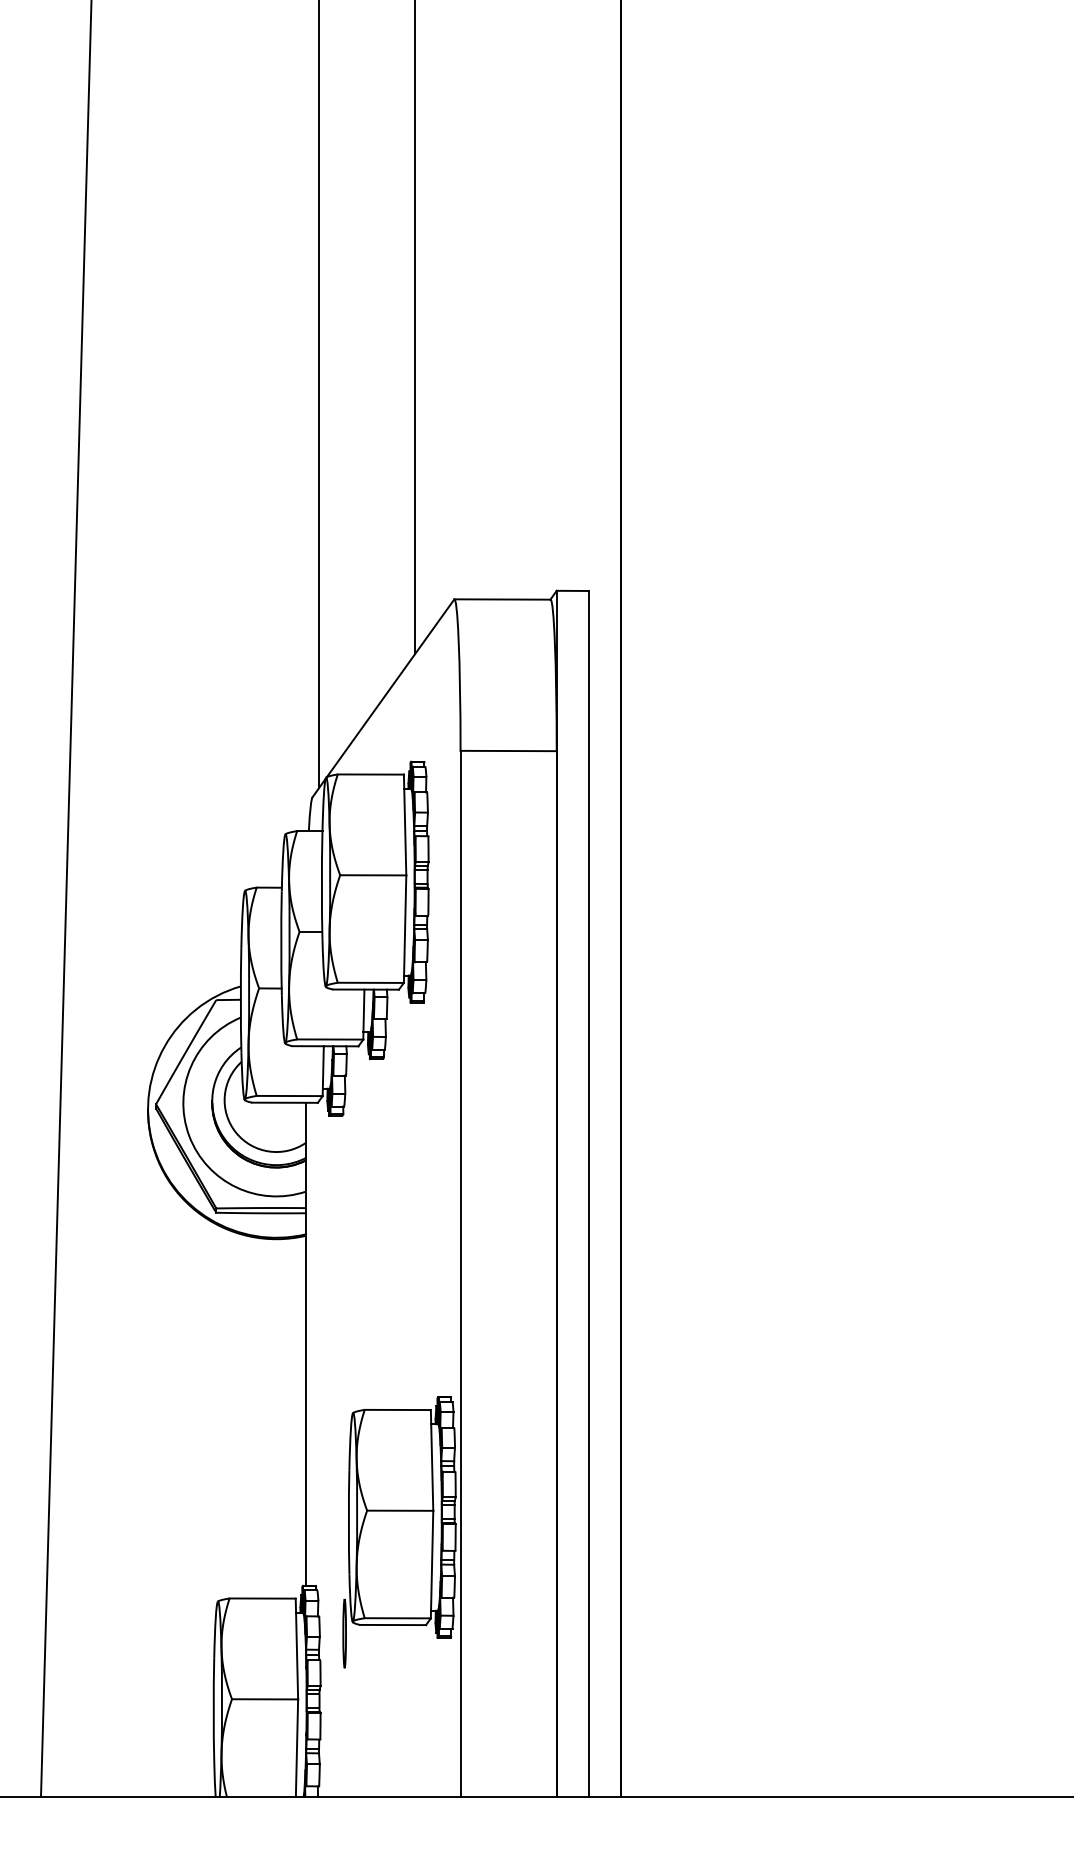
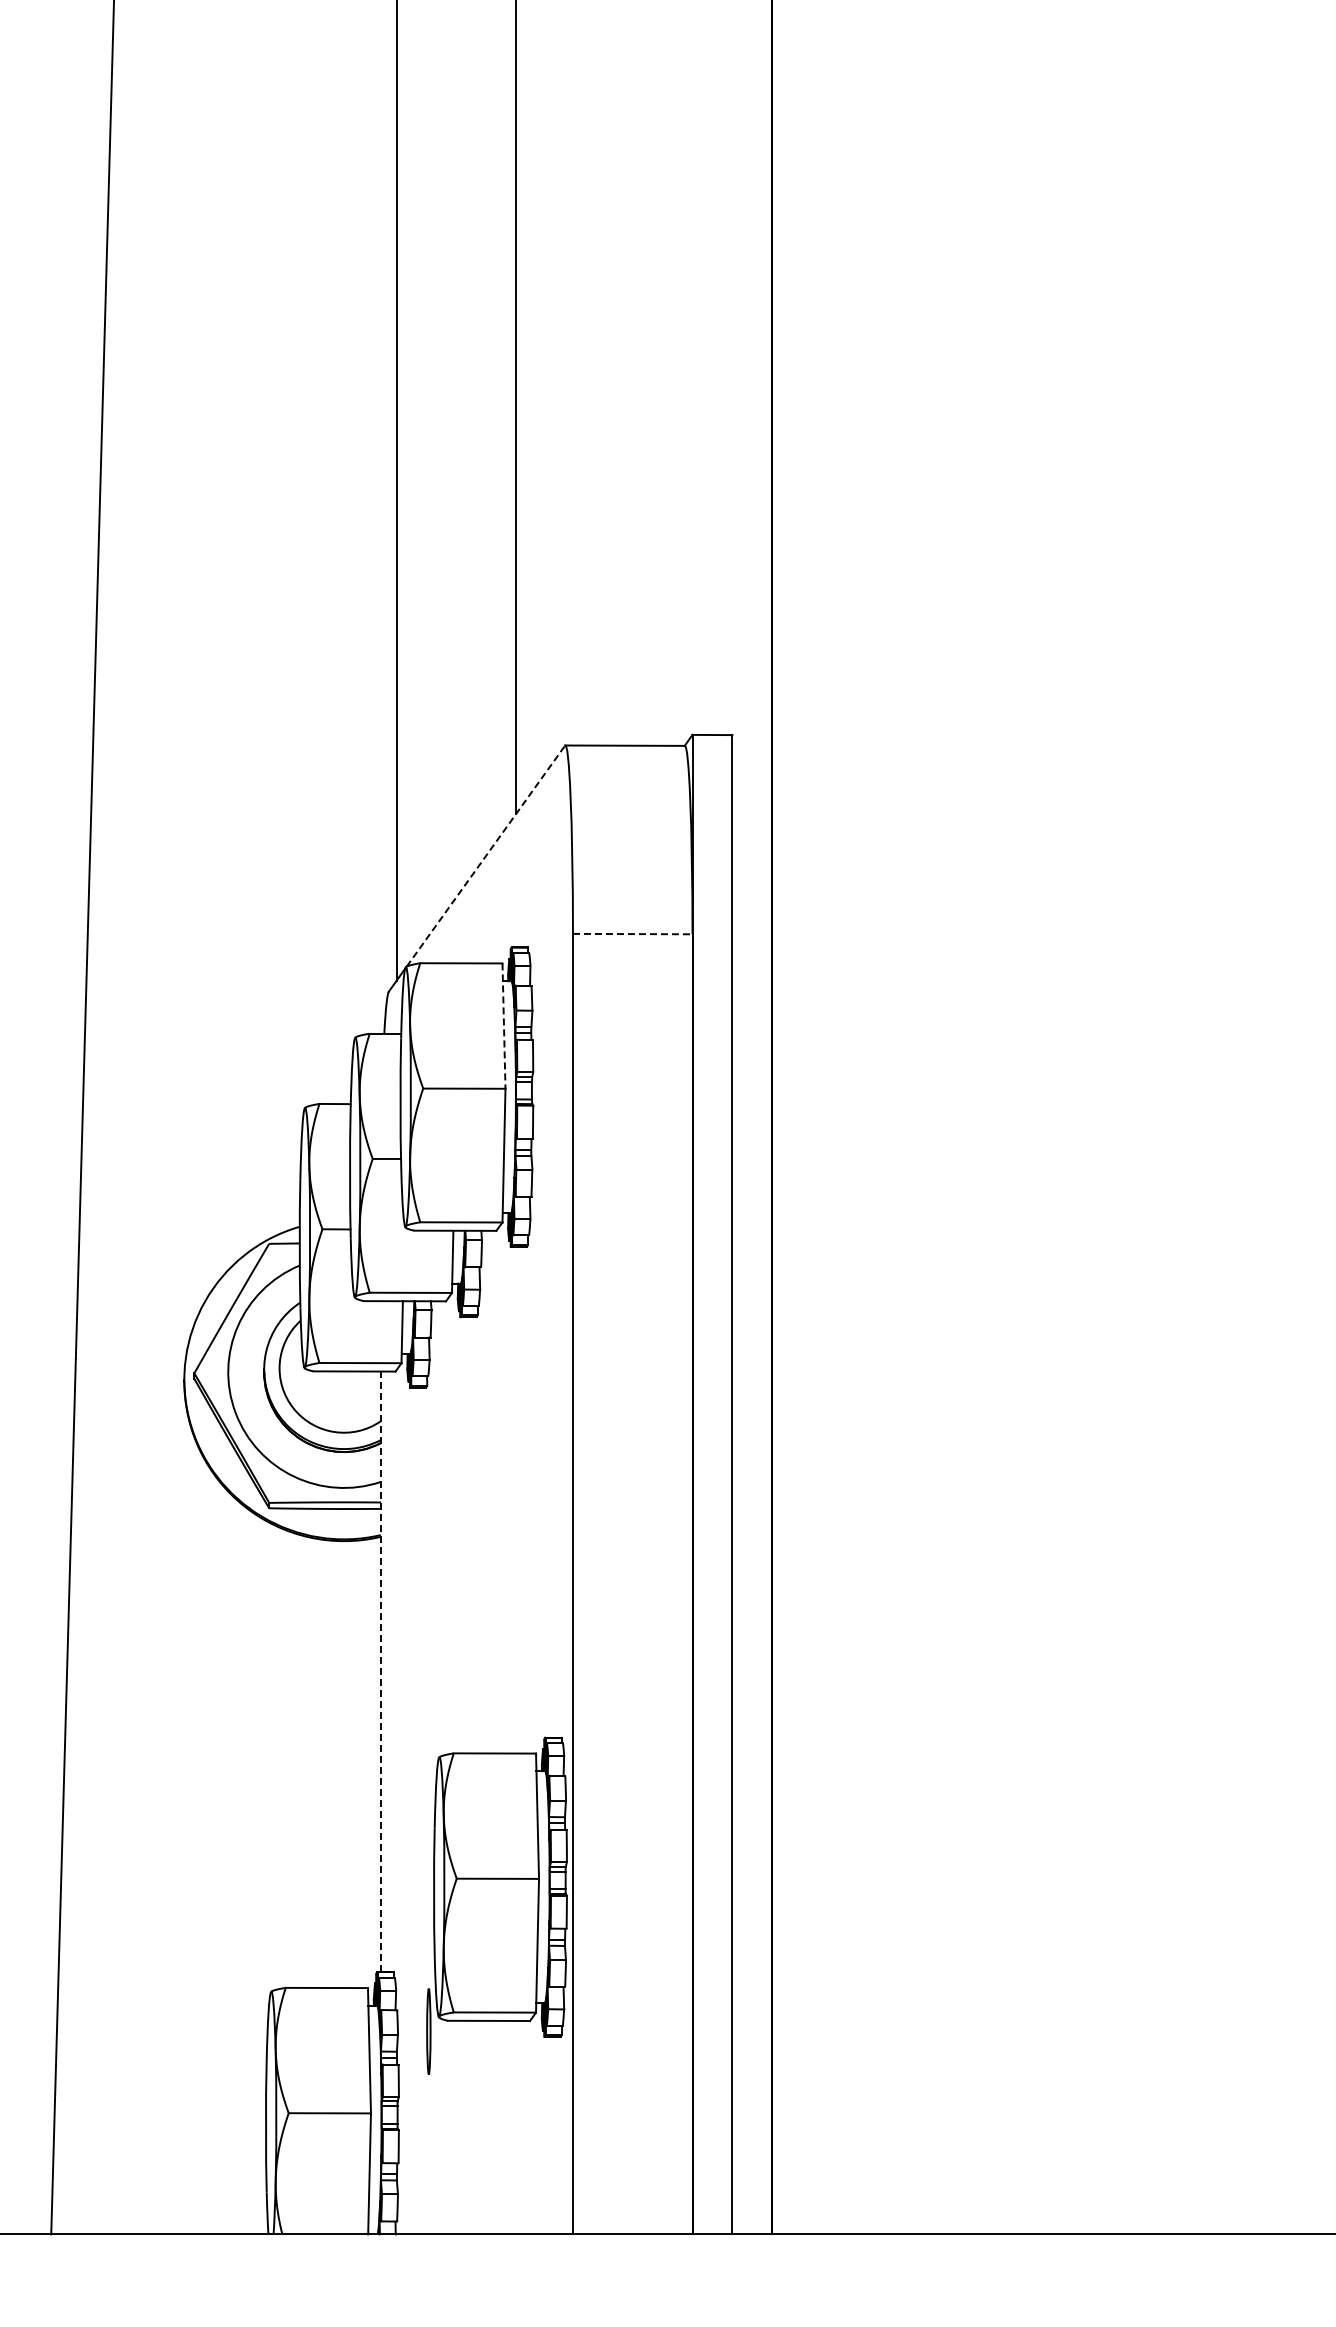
line: (390, 688) -> (485, 856), solid -> dashed
line: (508, 751) -> (632, 934), solid -> dashed
line: (405, 825) -> (504, 1026), solid -> dashed
line: (305, 1344) -> (380, 1671), solid -> dashed

